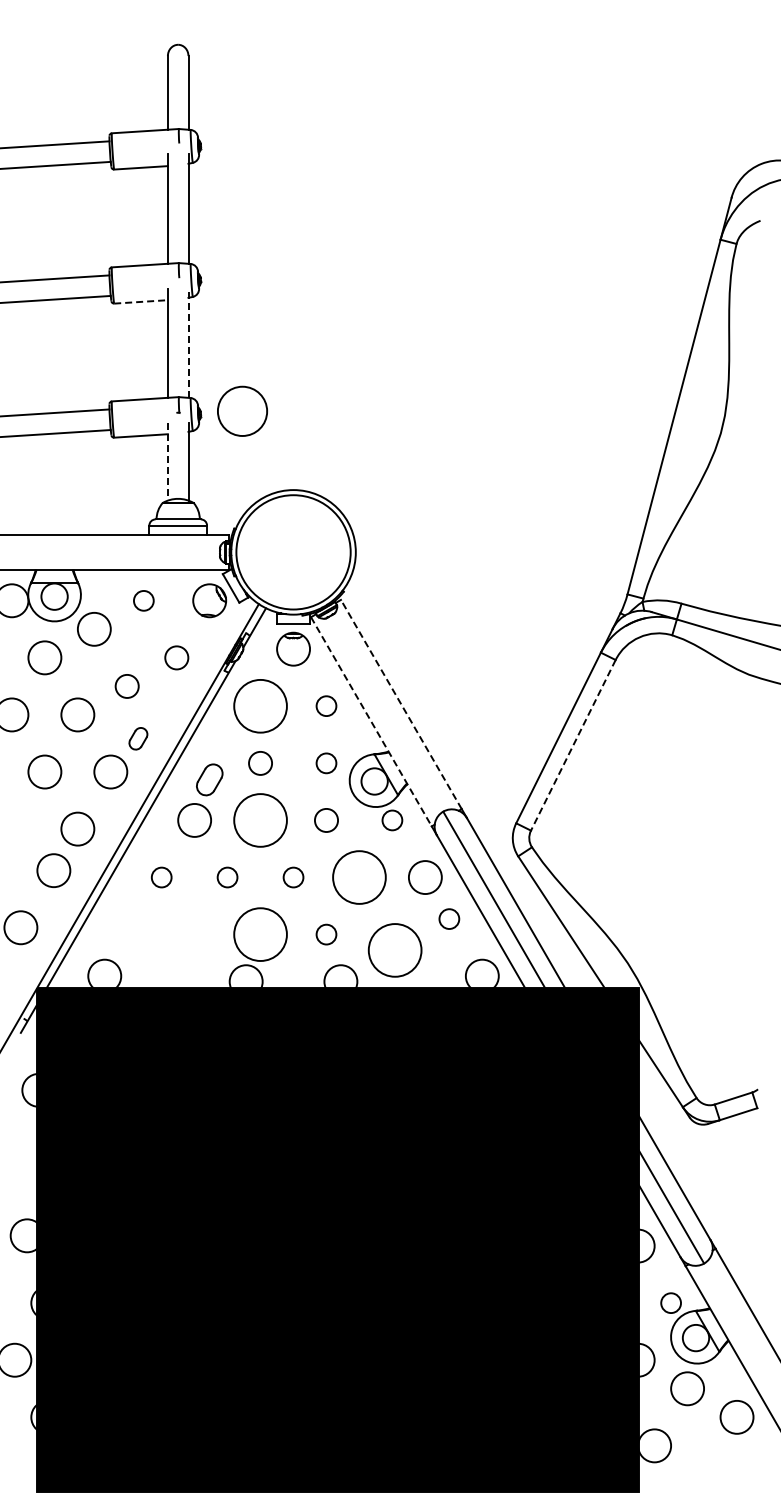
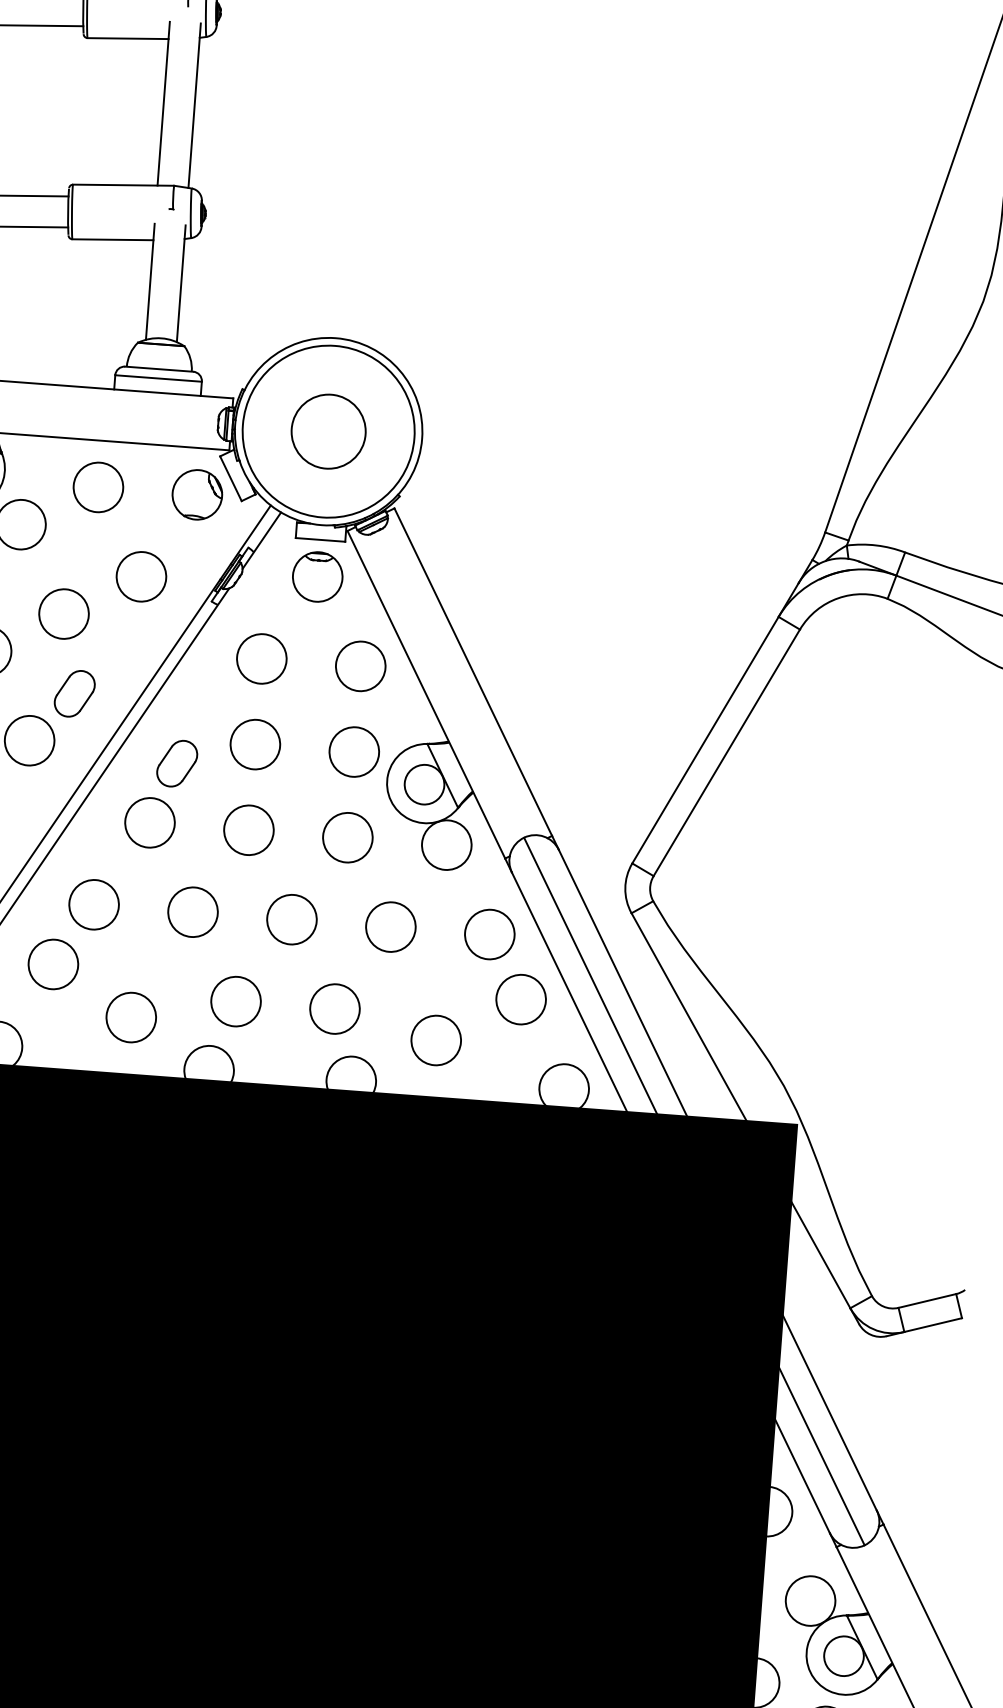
line: (141, 301) -> (128, 38), dashed -> solid
line: (188, 343) -> (194, 106), dashed -> solid
circle: (242, 410) -> (328, 430), moved
line: (167, 461) -> (149, 281), dashed -> solid
circle: (143, 600) -> (98, 486), size x1.67
circle: (176, 657) -> (141, 576), size x1.43
circle: (126, 686) -> (62, 614), size x1.43
line: (401, 704) -> (473, 672), dashed -> solid
circle: (260, 705) -> (261, 657), size x0.62
circle: (326, 705) -> (360, 665), size x1.67
line: (371, 721) -> (426, 694), dashed -> solid
part: (138, 738) -> (74, 693), size x1.43
line: (573, 745) -> (727, 753), dashed -> solid
circle: (326, 762) -> (354, 750), size x1.67
circle: (260, 763) -> (255, 744), size x1.43
circle: (260, 819) -> (248, 828), size x0.62
circle: (391, 819) -> (445, 843), size x1.67
circle: (326, 820) -> (347, 837), size x1.43
circle: (161, 877) -> (93, 904), size x1.67
circle: (227, 877) -> (192, 912), size x1.67
circle: (293, 877) -> (291, 919), size x1.67
circle: (358, 877) -> (389, 926), size x0.62
circle: (137, 918) -> (53, 963), added
circle: (448, 918) -> (519, 998), size x1.67
circle: (260, 934) -> (235, 1001), size x0.62
circle: (326, 934) -> (335, 1008), size x1.67
circle: (394, 949) -> (435, 1039), size x0.62
circle: (191, 950) -> (130, 1017), added
circle: (670, 1302) -> (809, 1599), size x1.67

